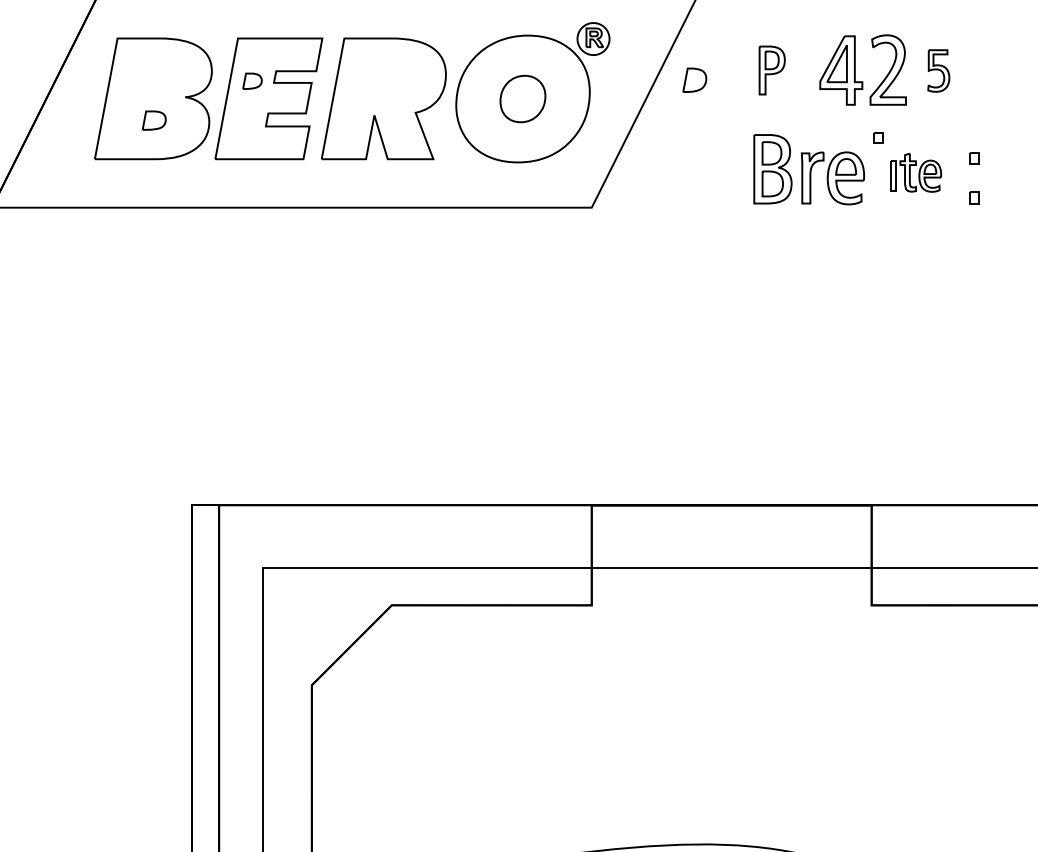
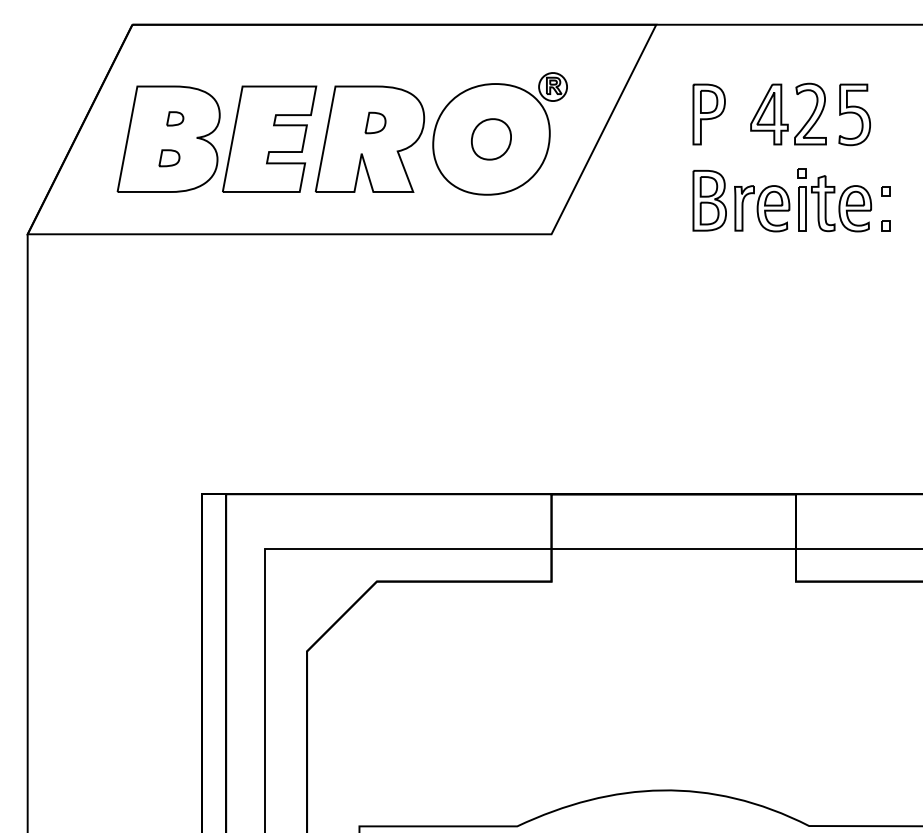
part: (771, 70) -> (708, 114), size x1.43
part: (938, 70) -> (854, 114), size x1.67
part: (694, 79) -> (375, 122), moved
part: (252, 80) -> (175, 118), moved
part: (915, 172) -> (834, 203), size x1.67

